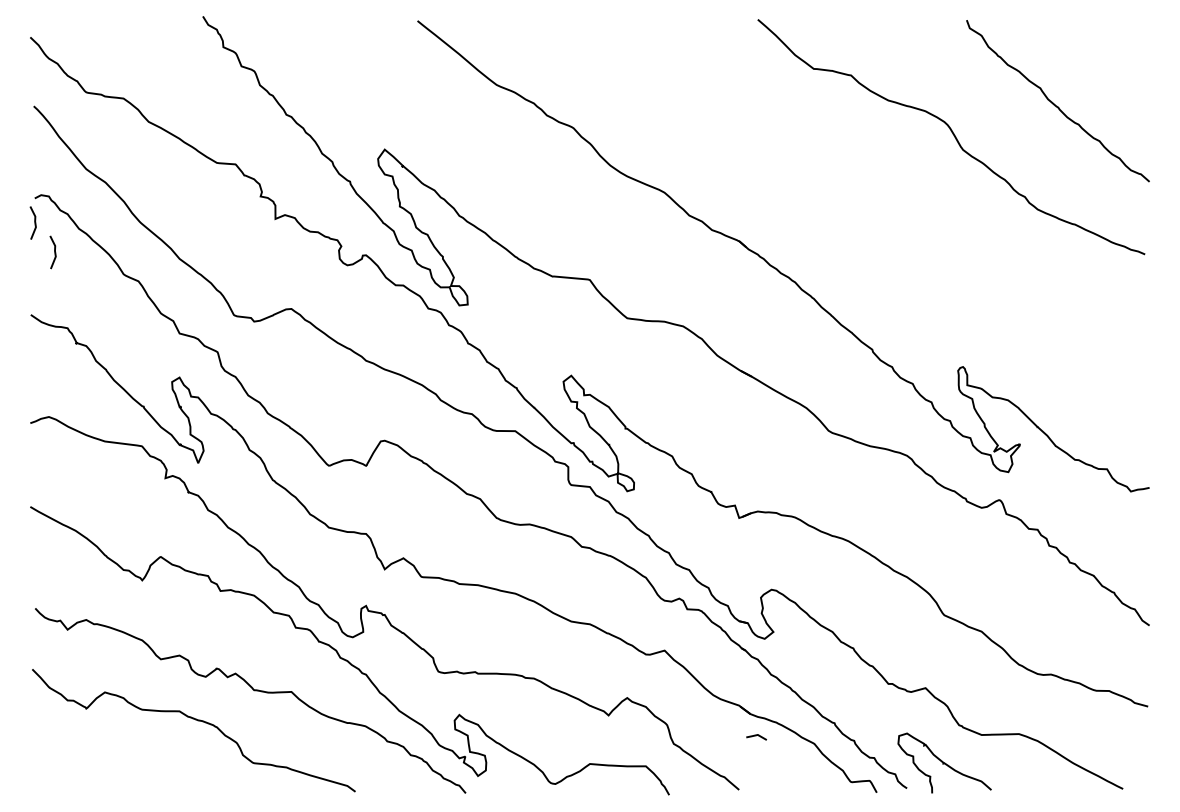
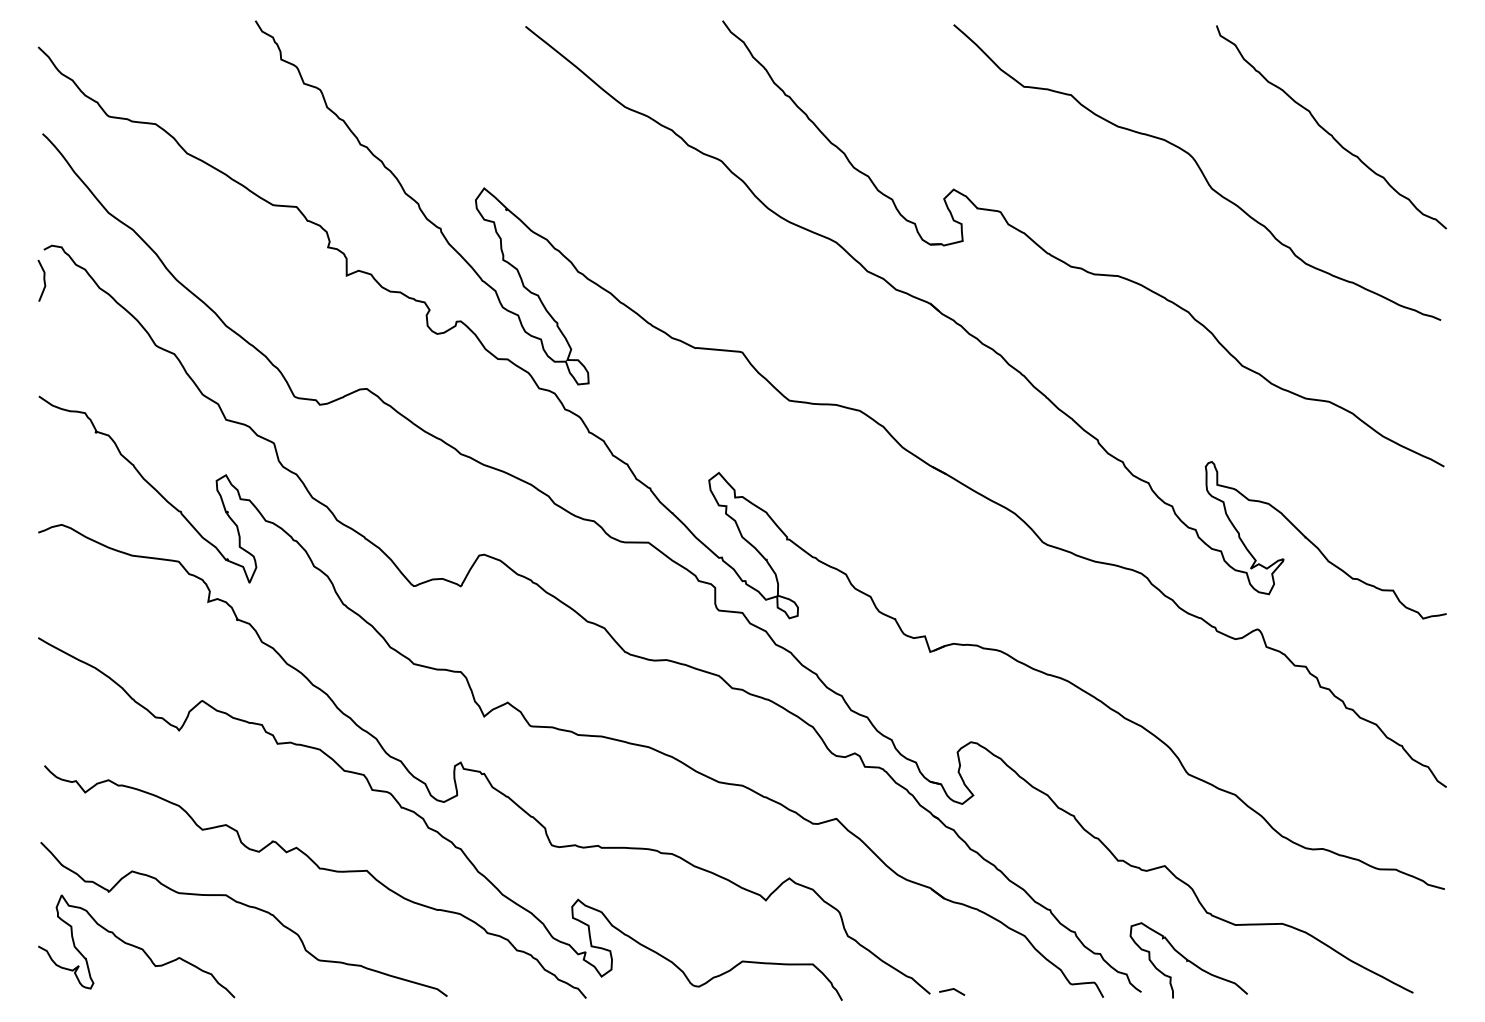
part: (855, 211) -> (1076, 266), added
line: (54, 252) -> (68, 317), removed
line: (756, 736) -> (952, 990), moved
curve: (108, 752) -> (136, 946), added

